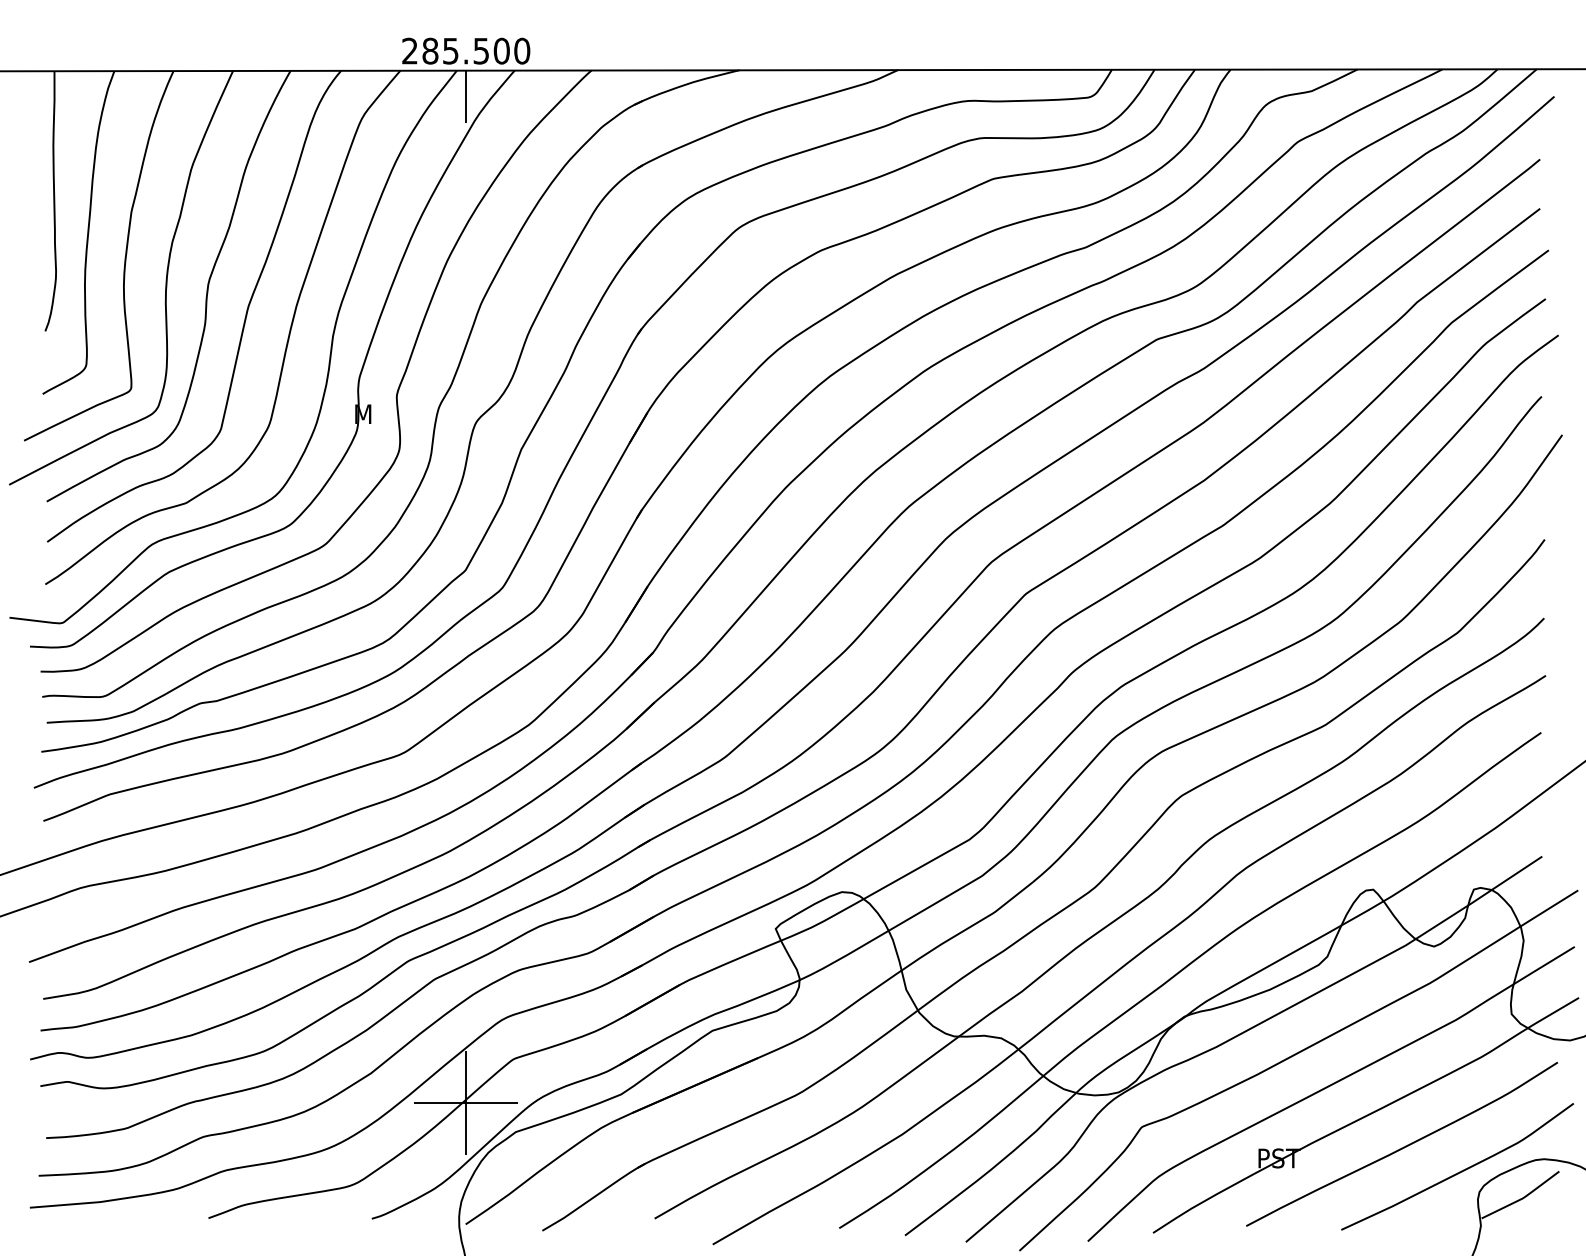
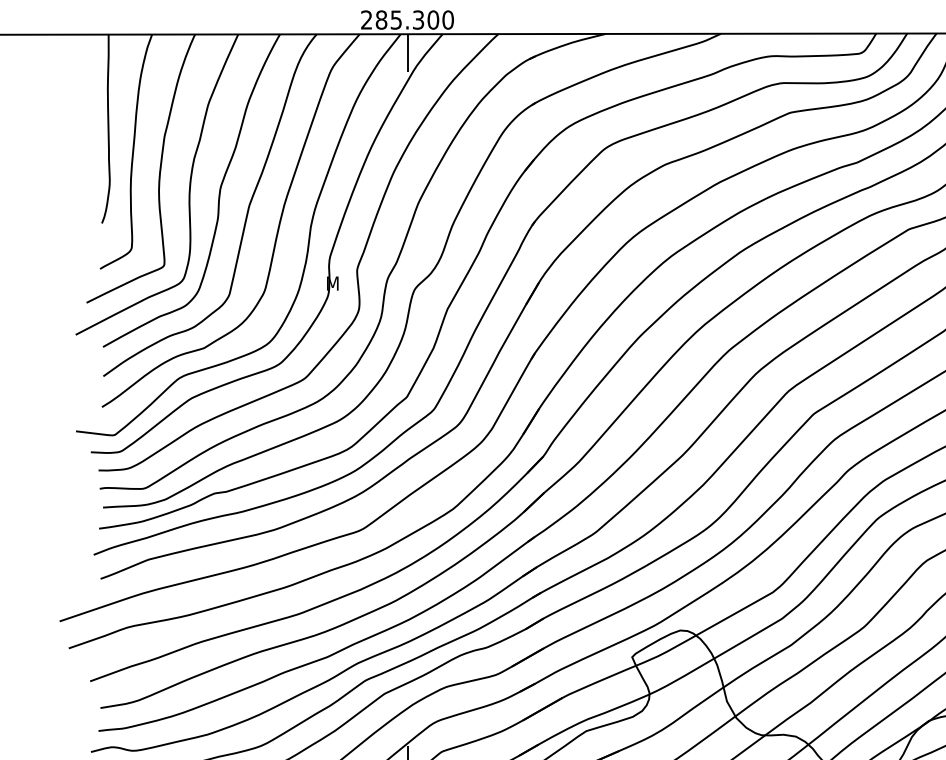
text: (481, 50) -> (418, 19), 285.500 -> 285.300

